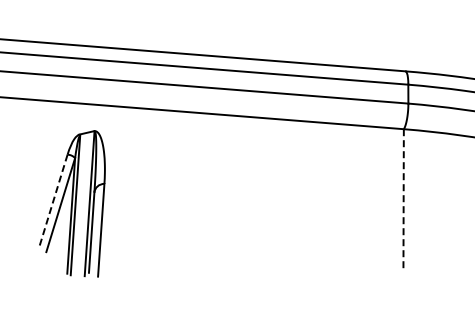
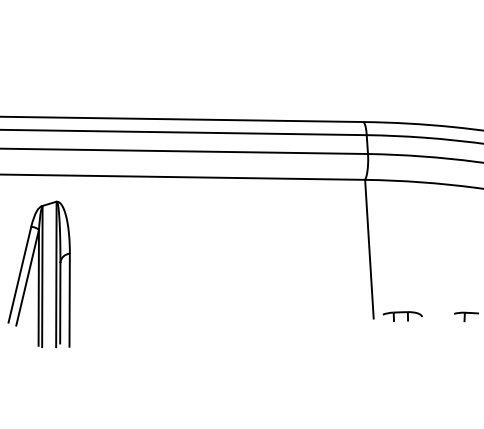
line: (403, 198) -> (369, 249), dashed -> solid
line: (52, 202) -> (19, 275), dashed -> solid
part: (432, 267) -> (402, 316), added

